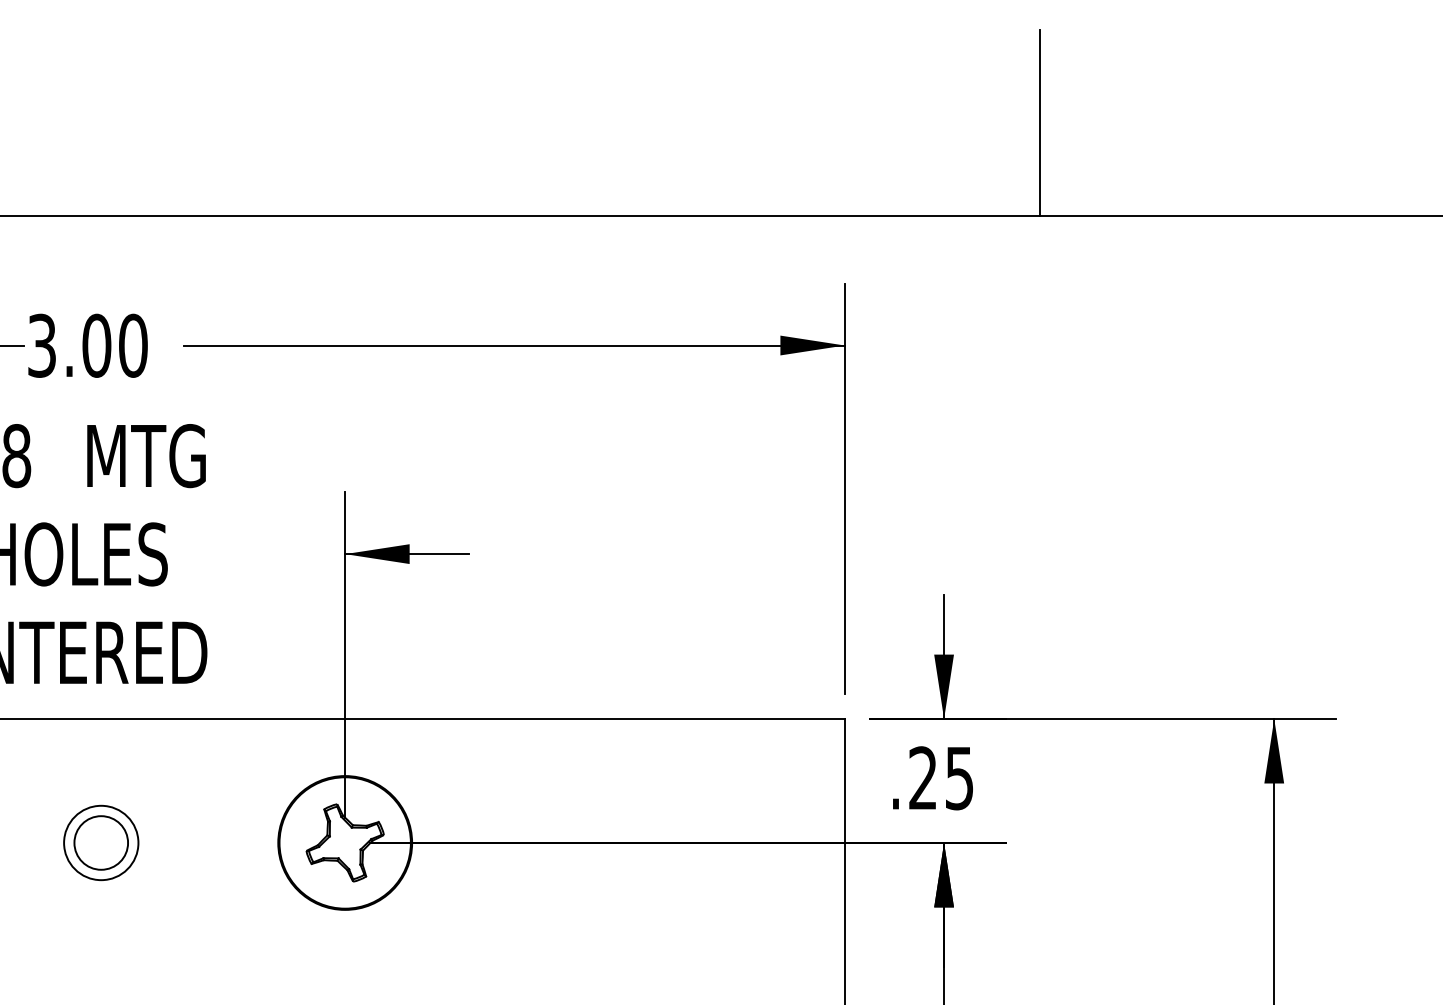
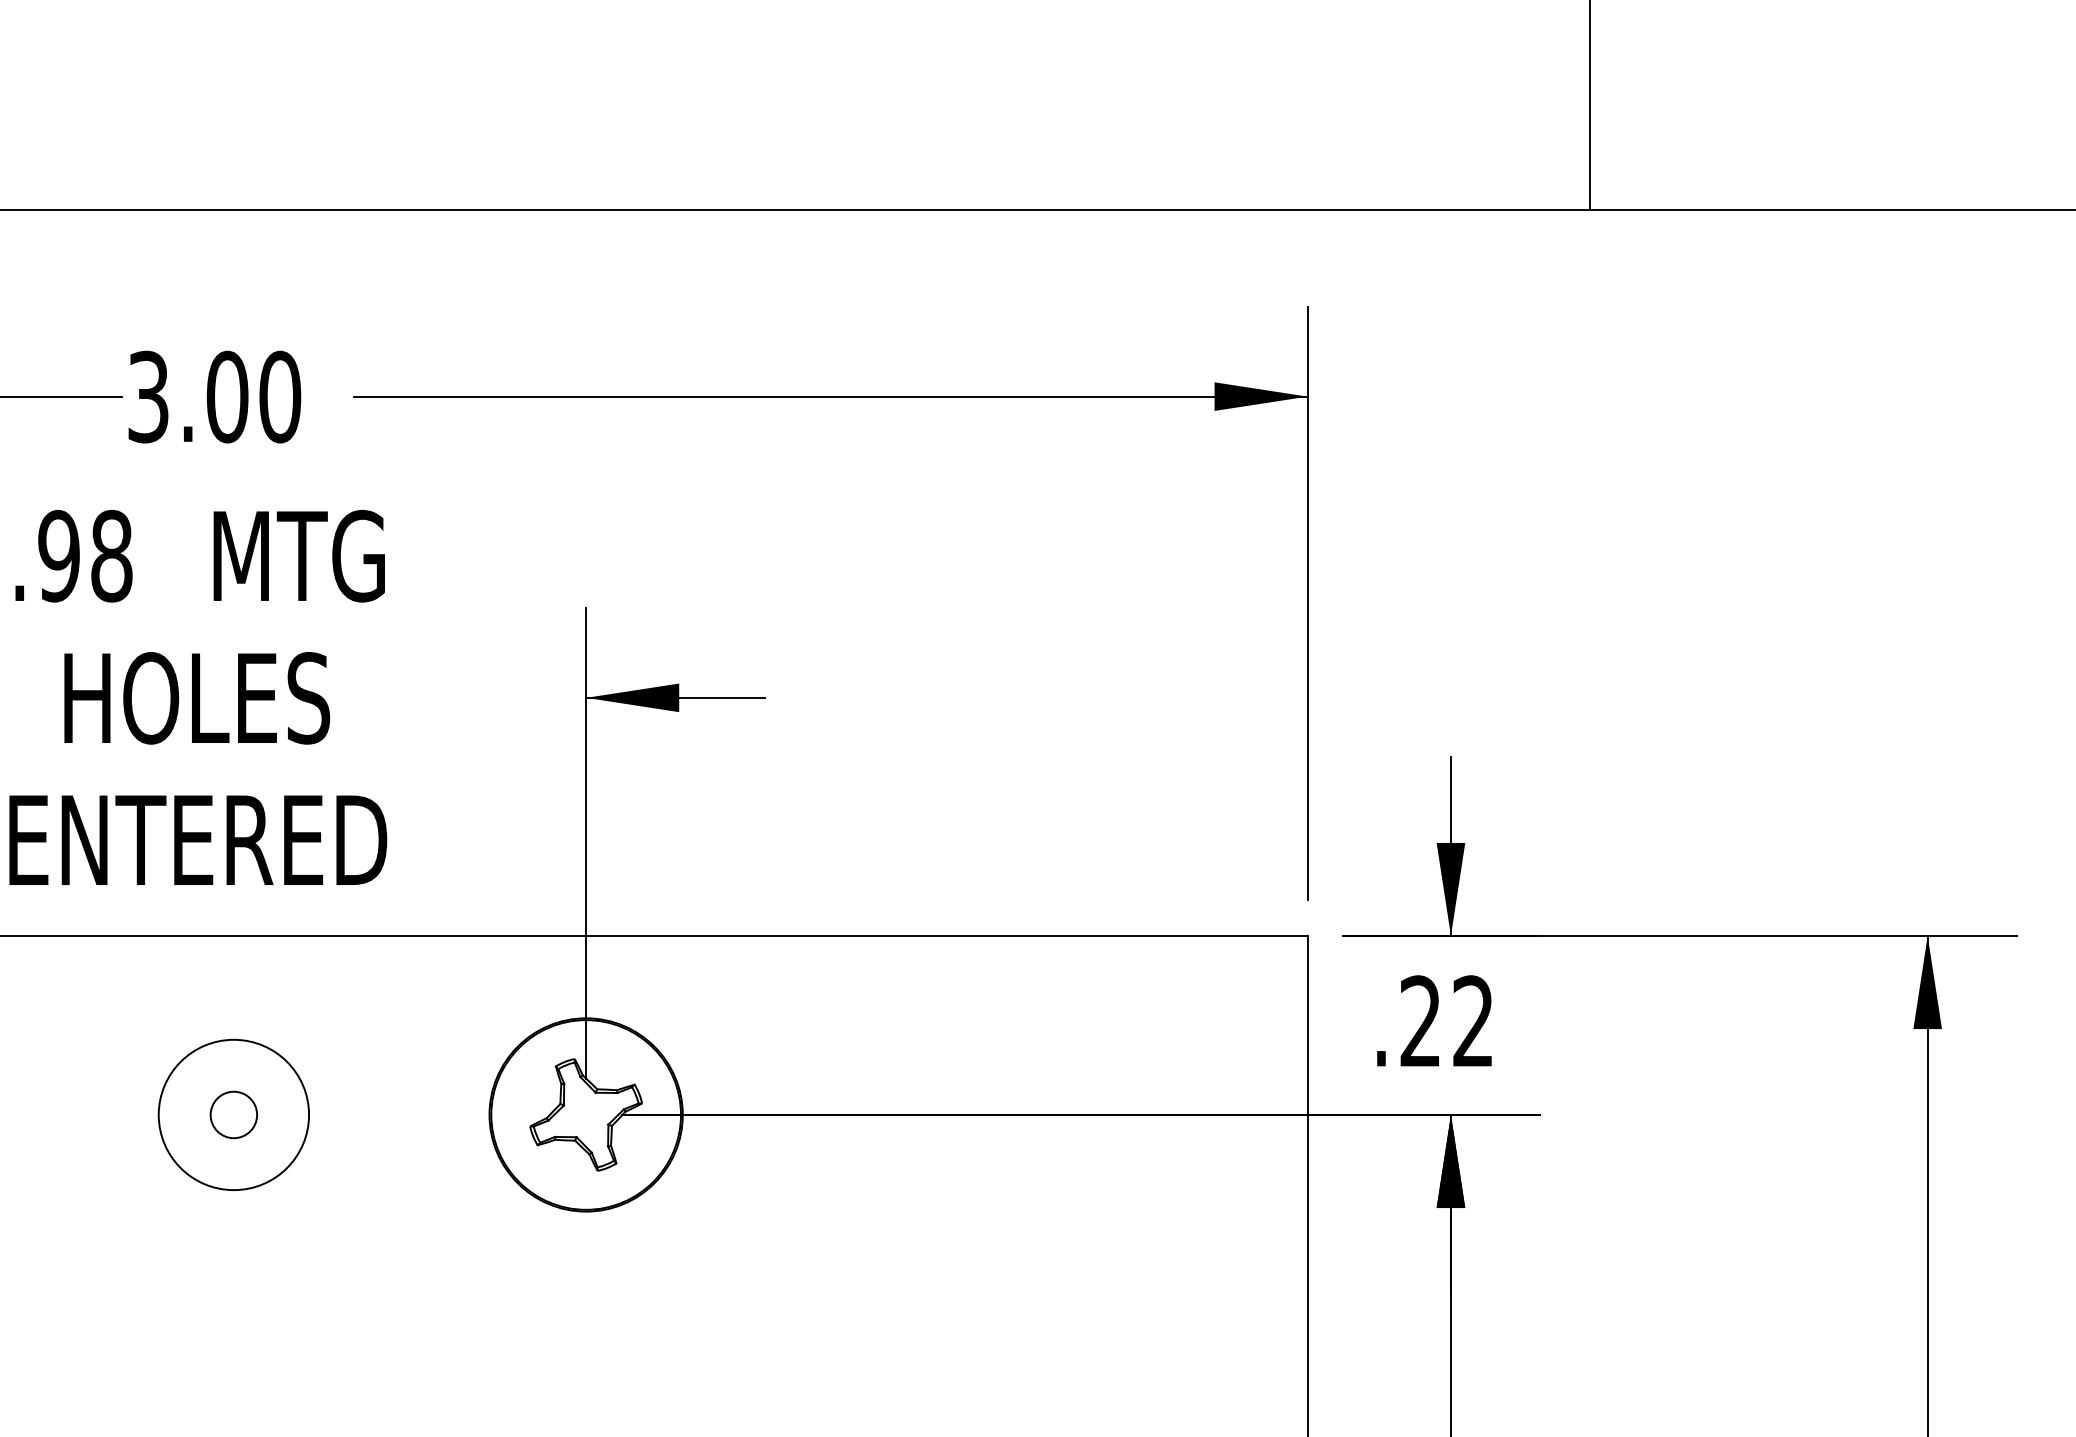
text: (958, 778) -> (1471, 1021), .25 -> .22
circle: (101, 842) -> (234, 1114), size x0.6
circle: (101, 842) -> (234, 1114), size x1.4

